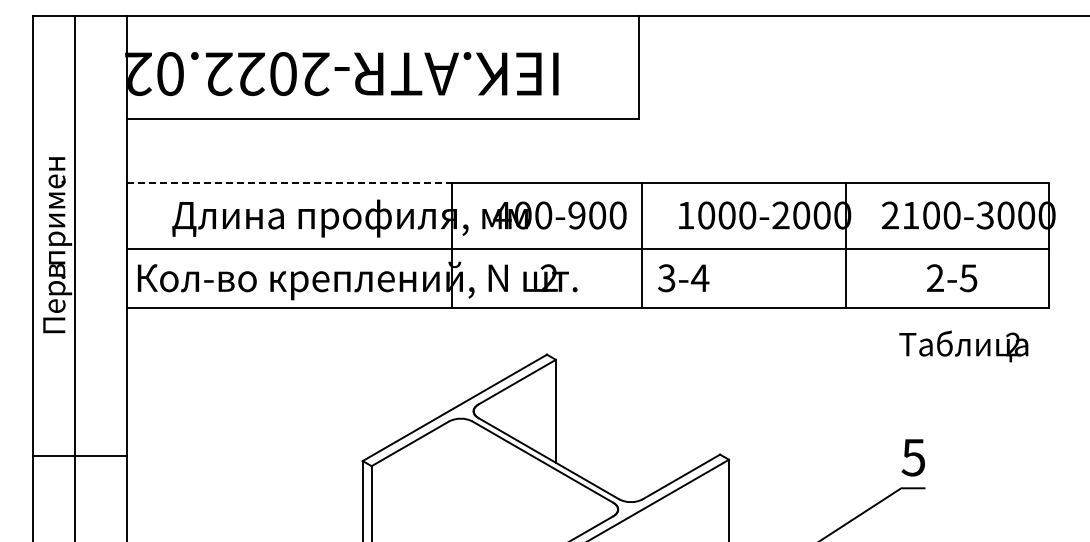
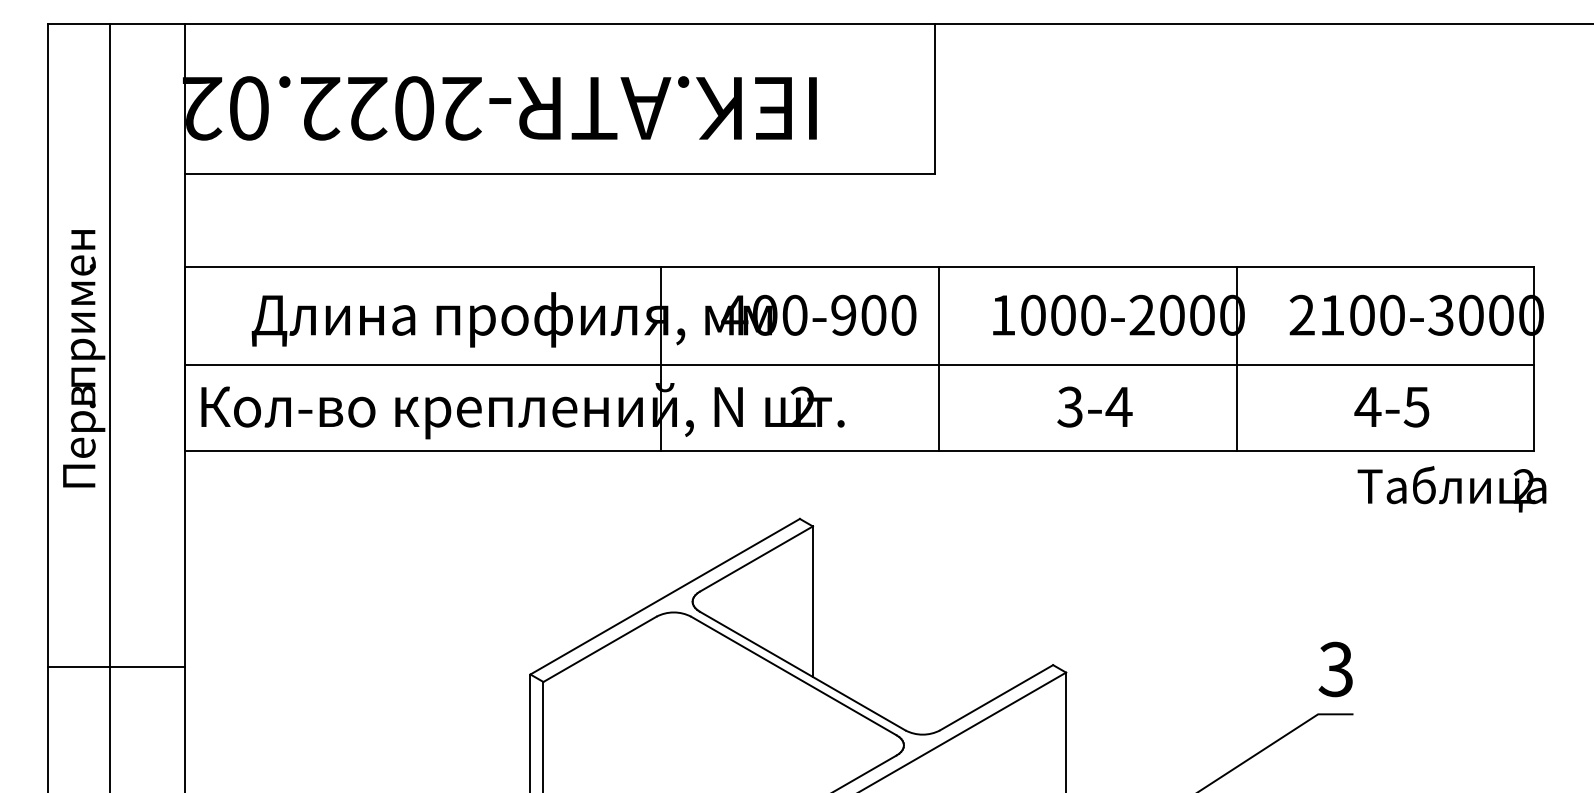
line: (289, 182) -> (423, 267), dashed -> solid
text: (935, 277) -> (1368, 406), 2-5 -> 4-5
text: (683, 278) -> (1094, 407), moved
text: (963, 346) -> (1451, 489), moved
text: (913, 457) -> (1336, 669), 5 -> 3

